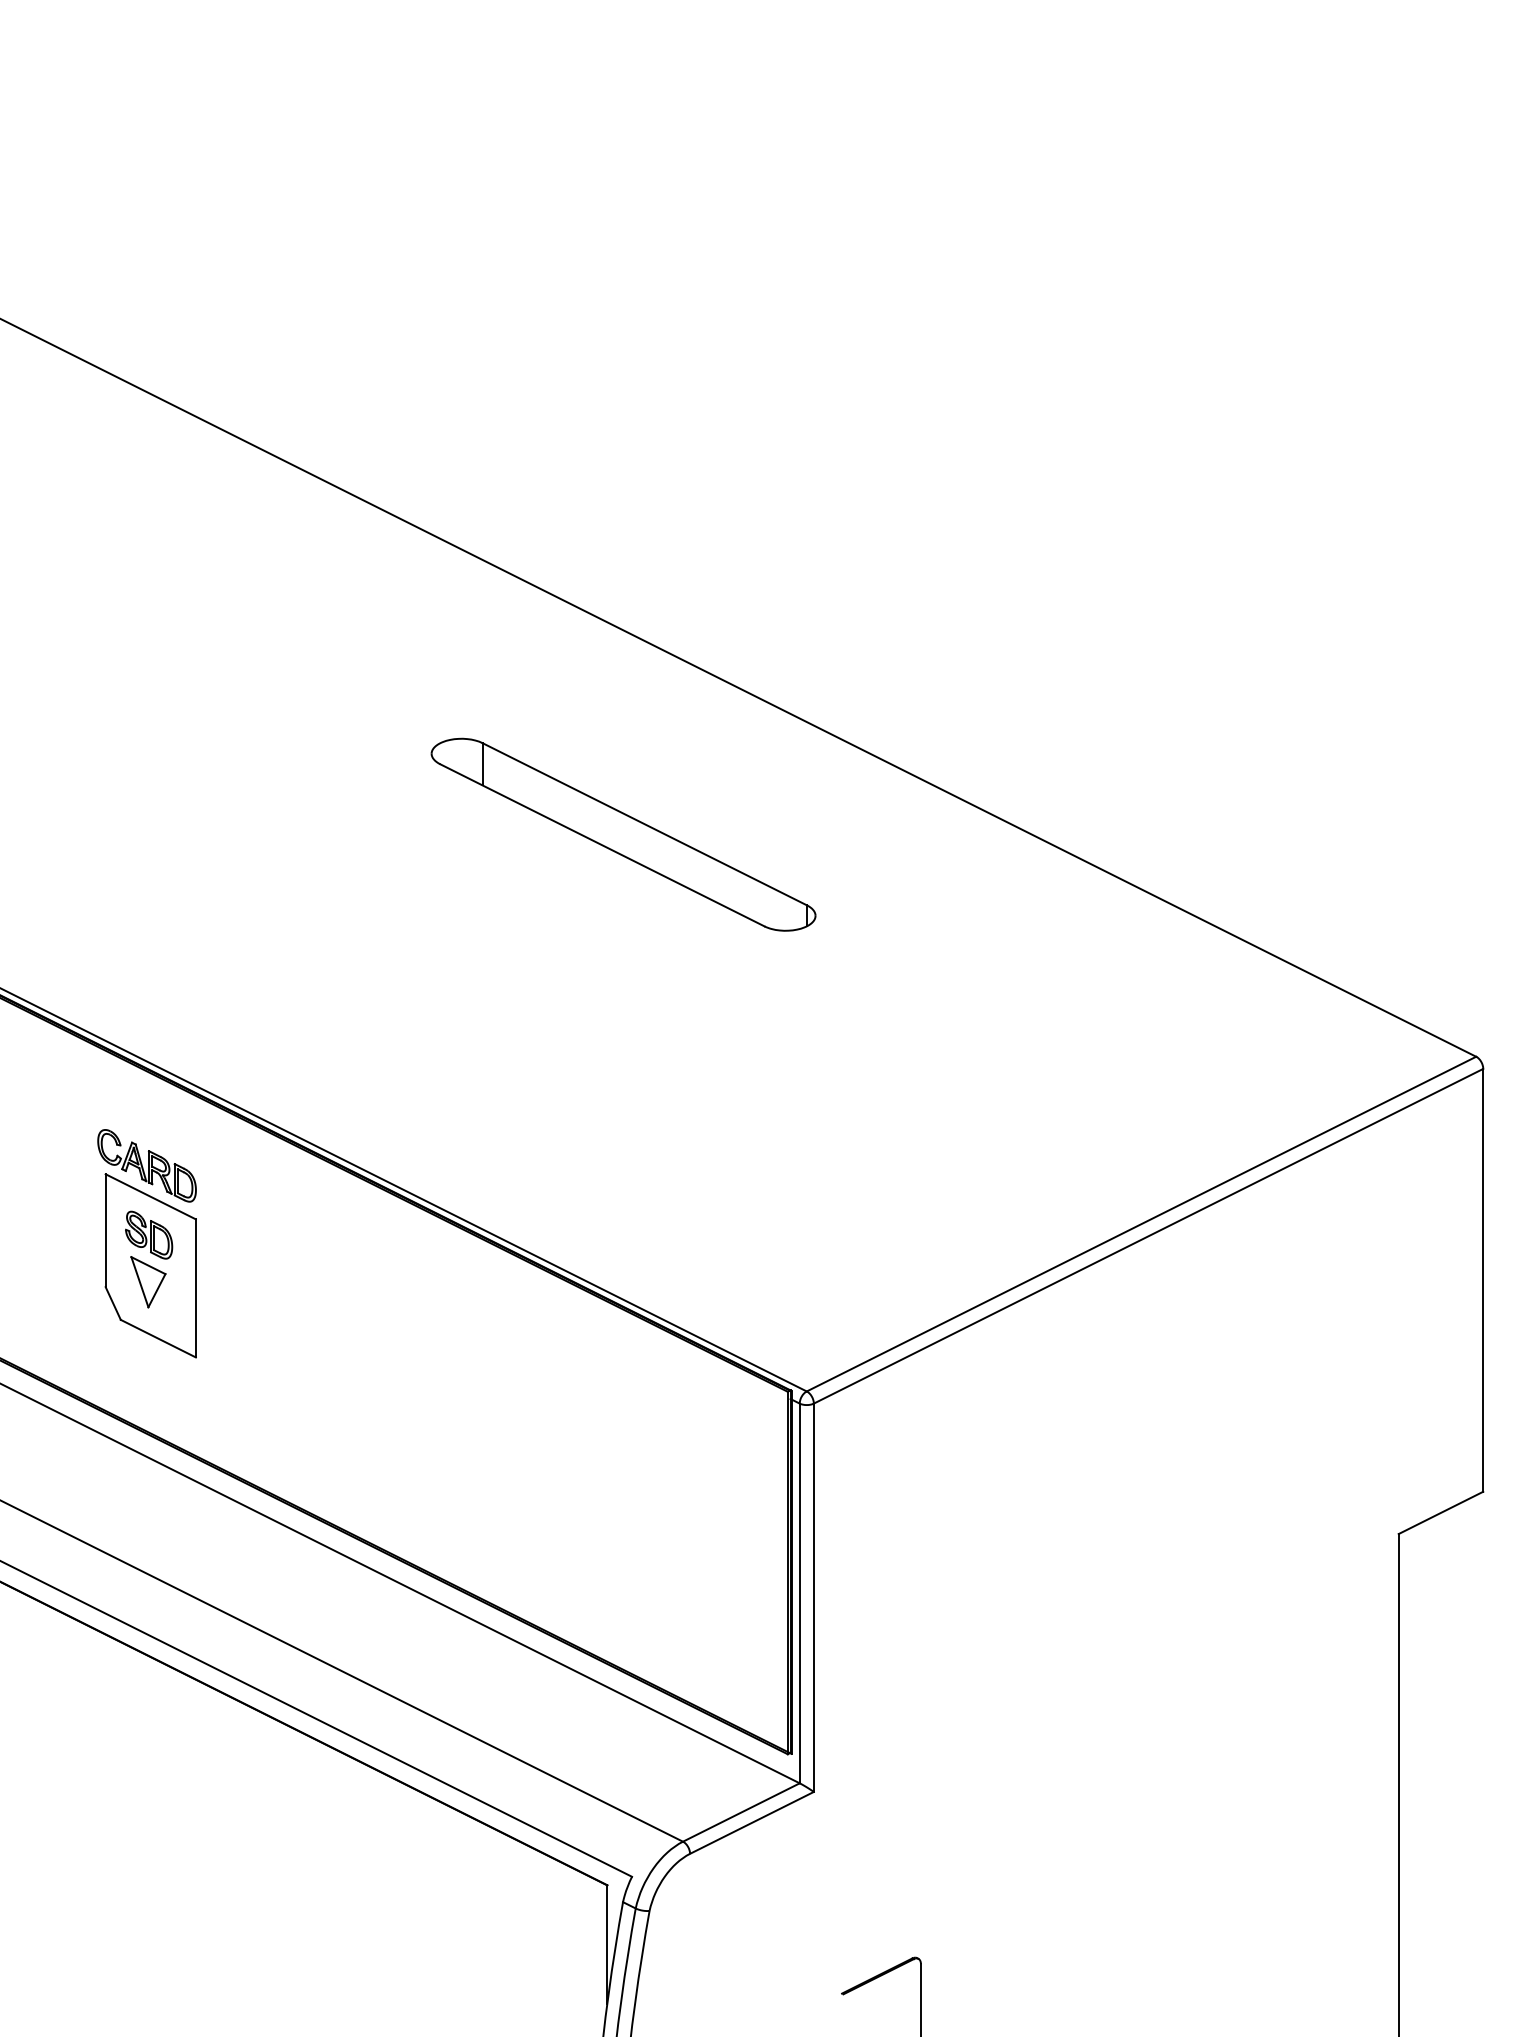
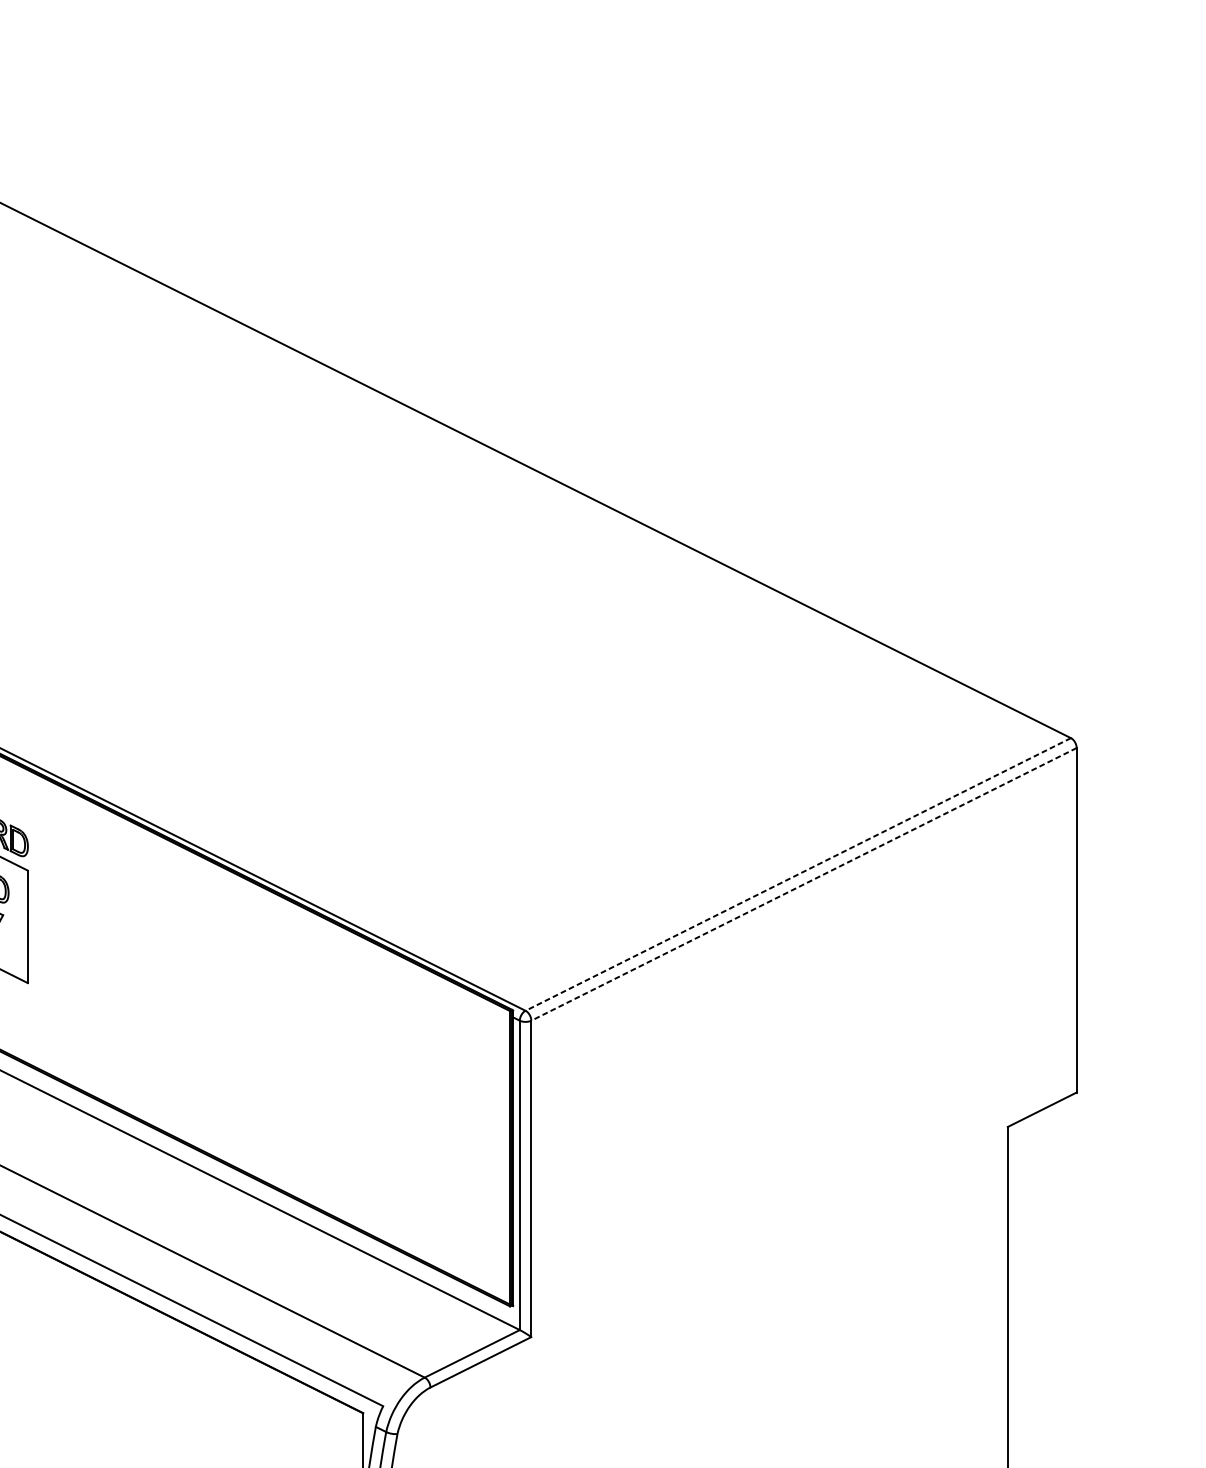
part: (623, 834) -> (376, 557), removed
line: (1141, 1224) -> (798, 874), solid -> dashed
line: (1148, 1236) -> (803, 884), solid -> dashed

